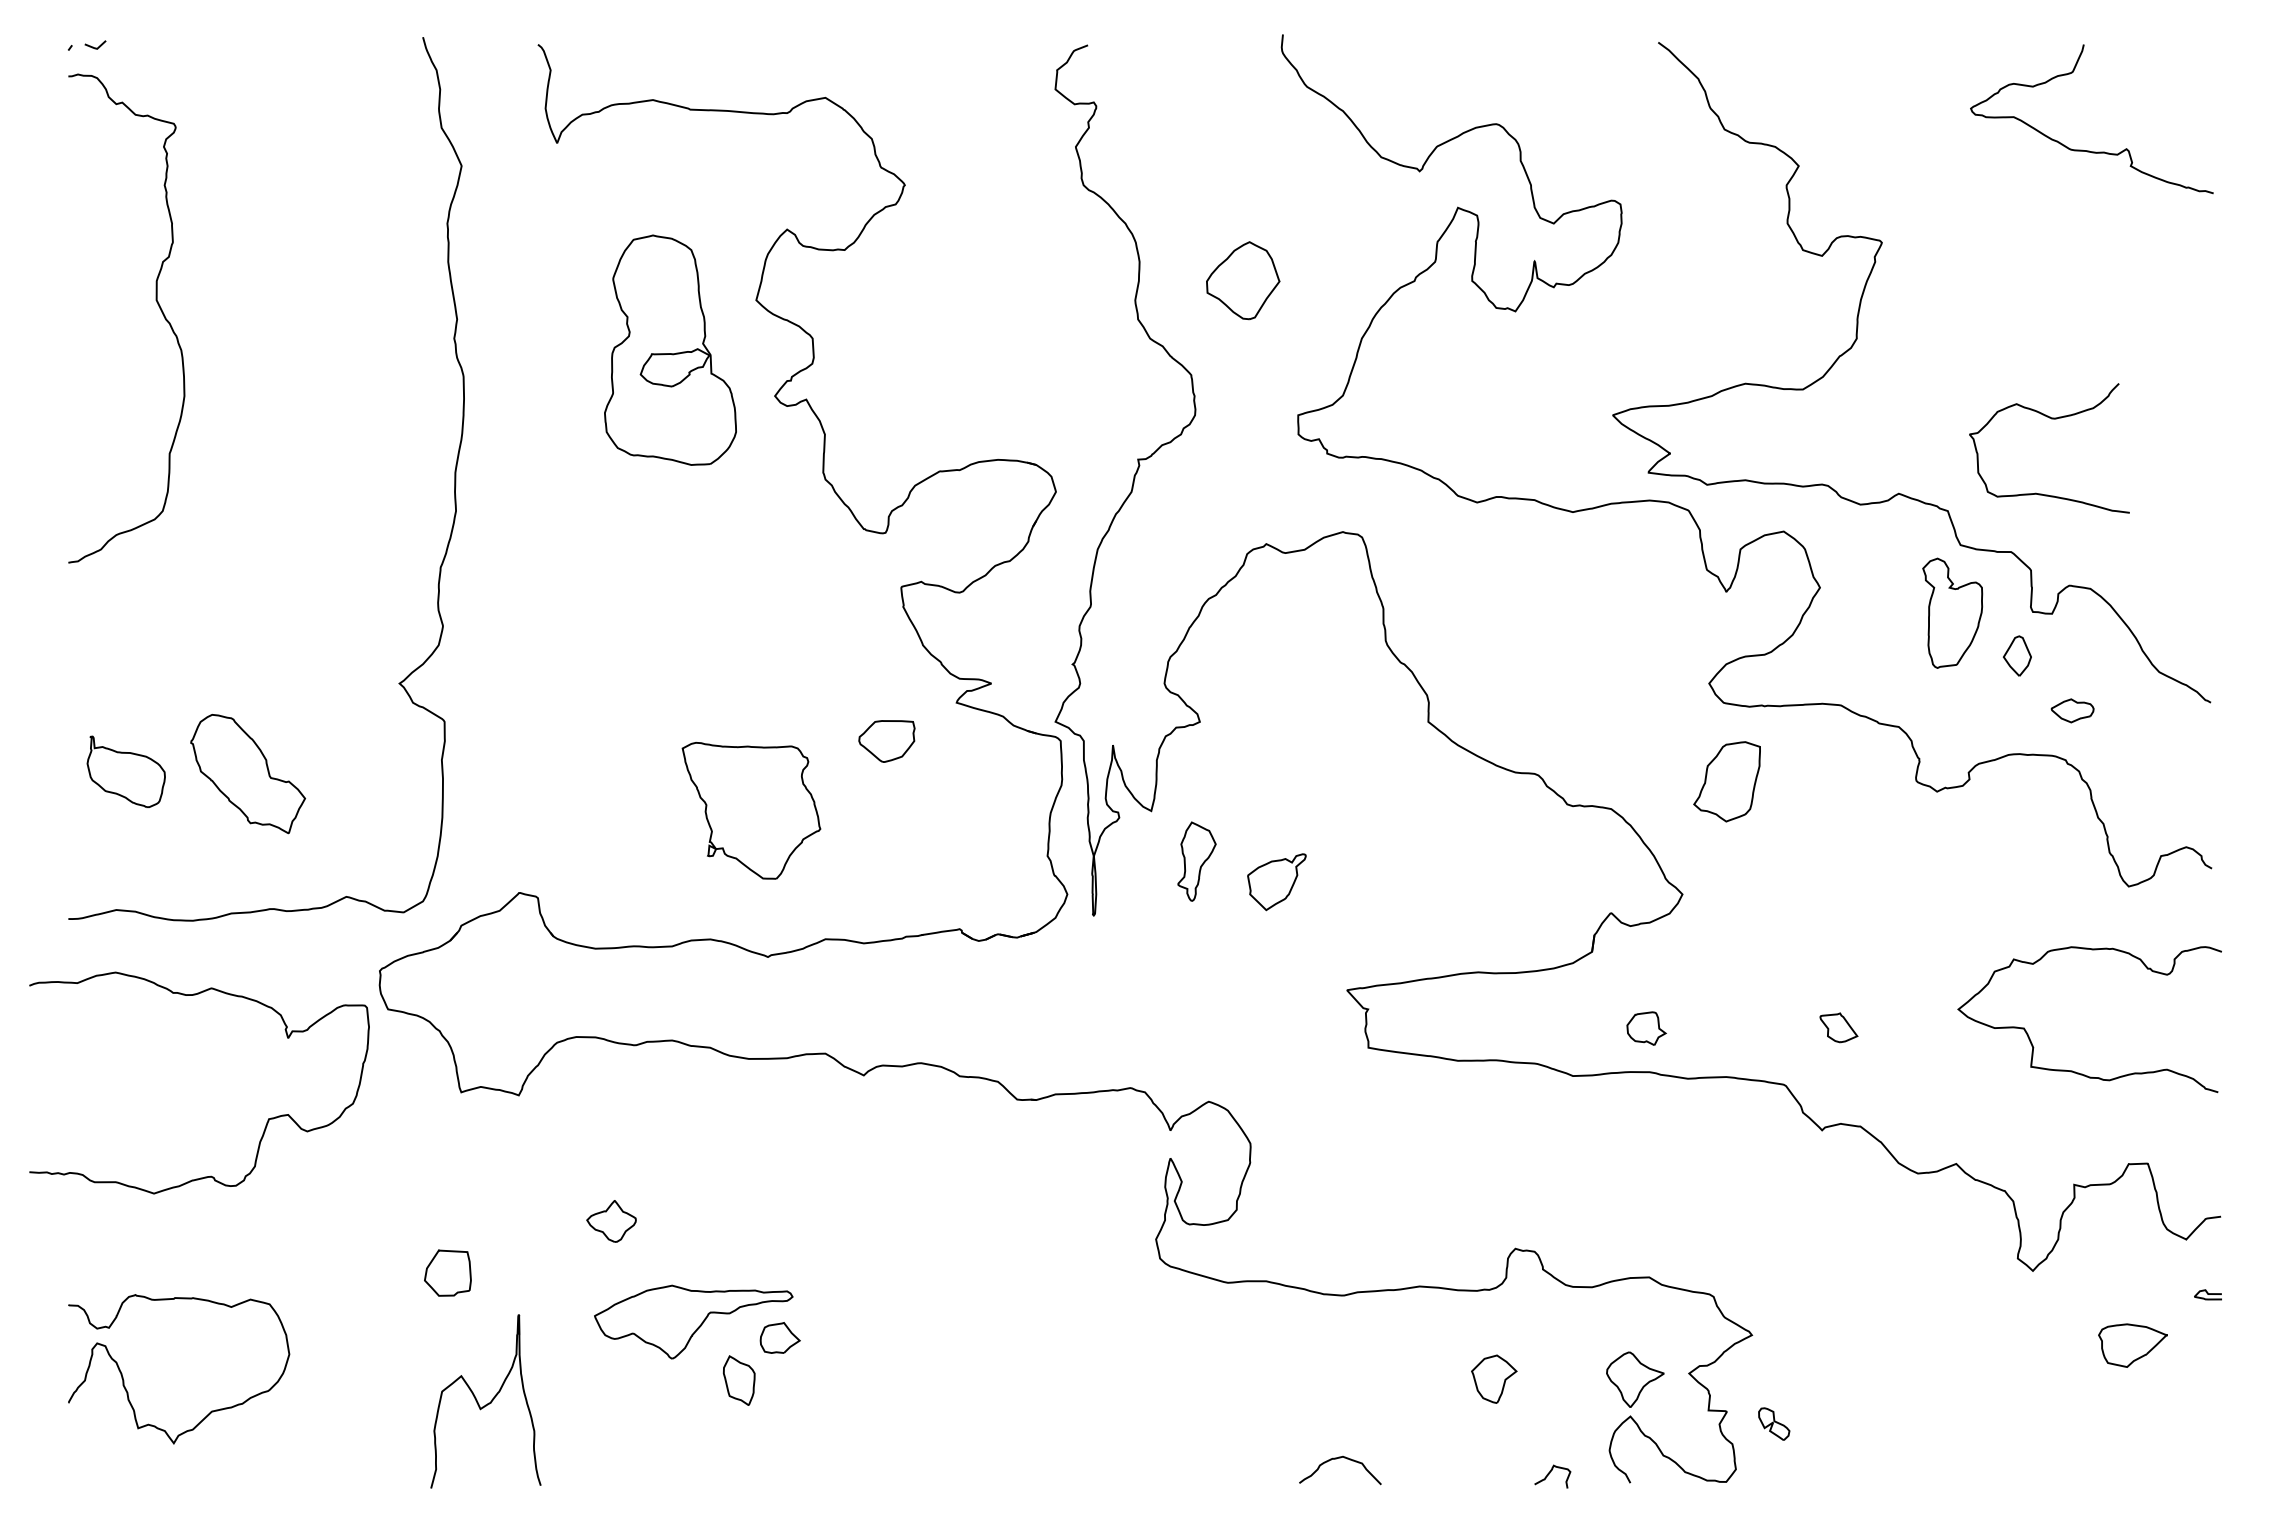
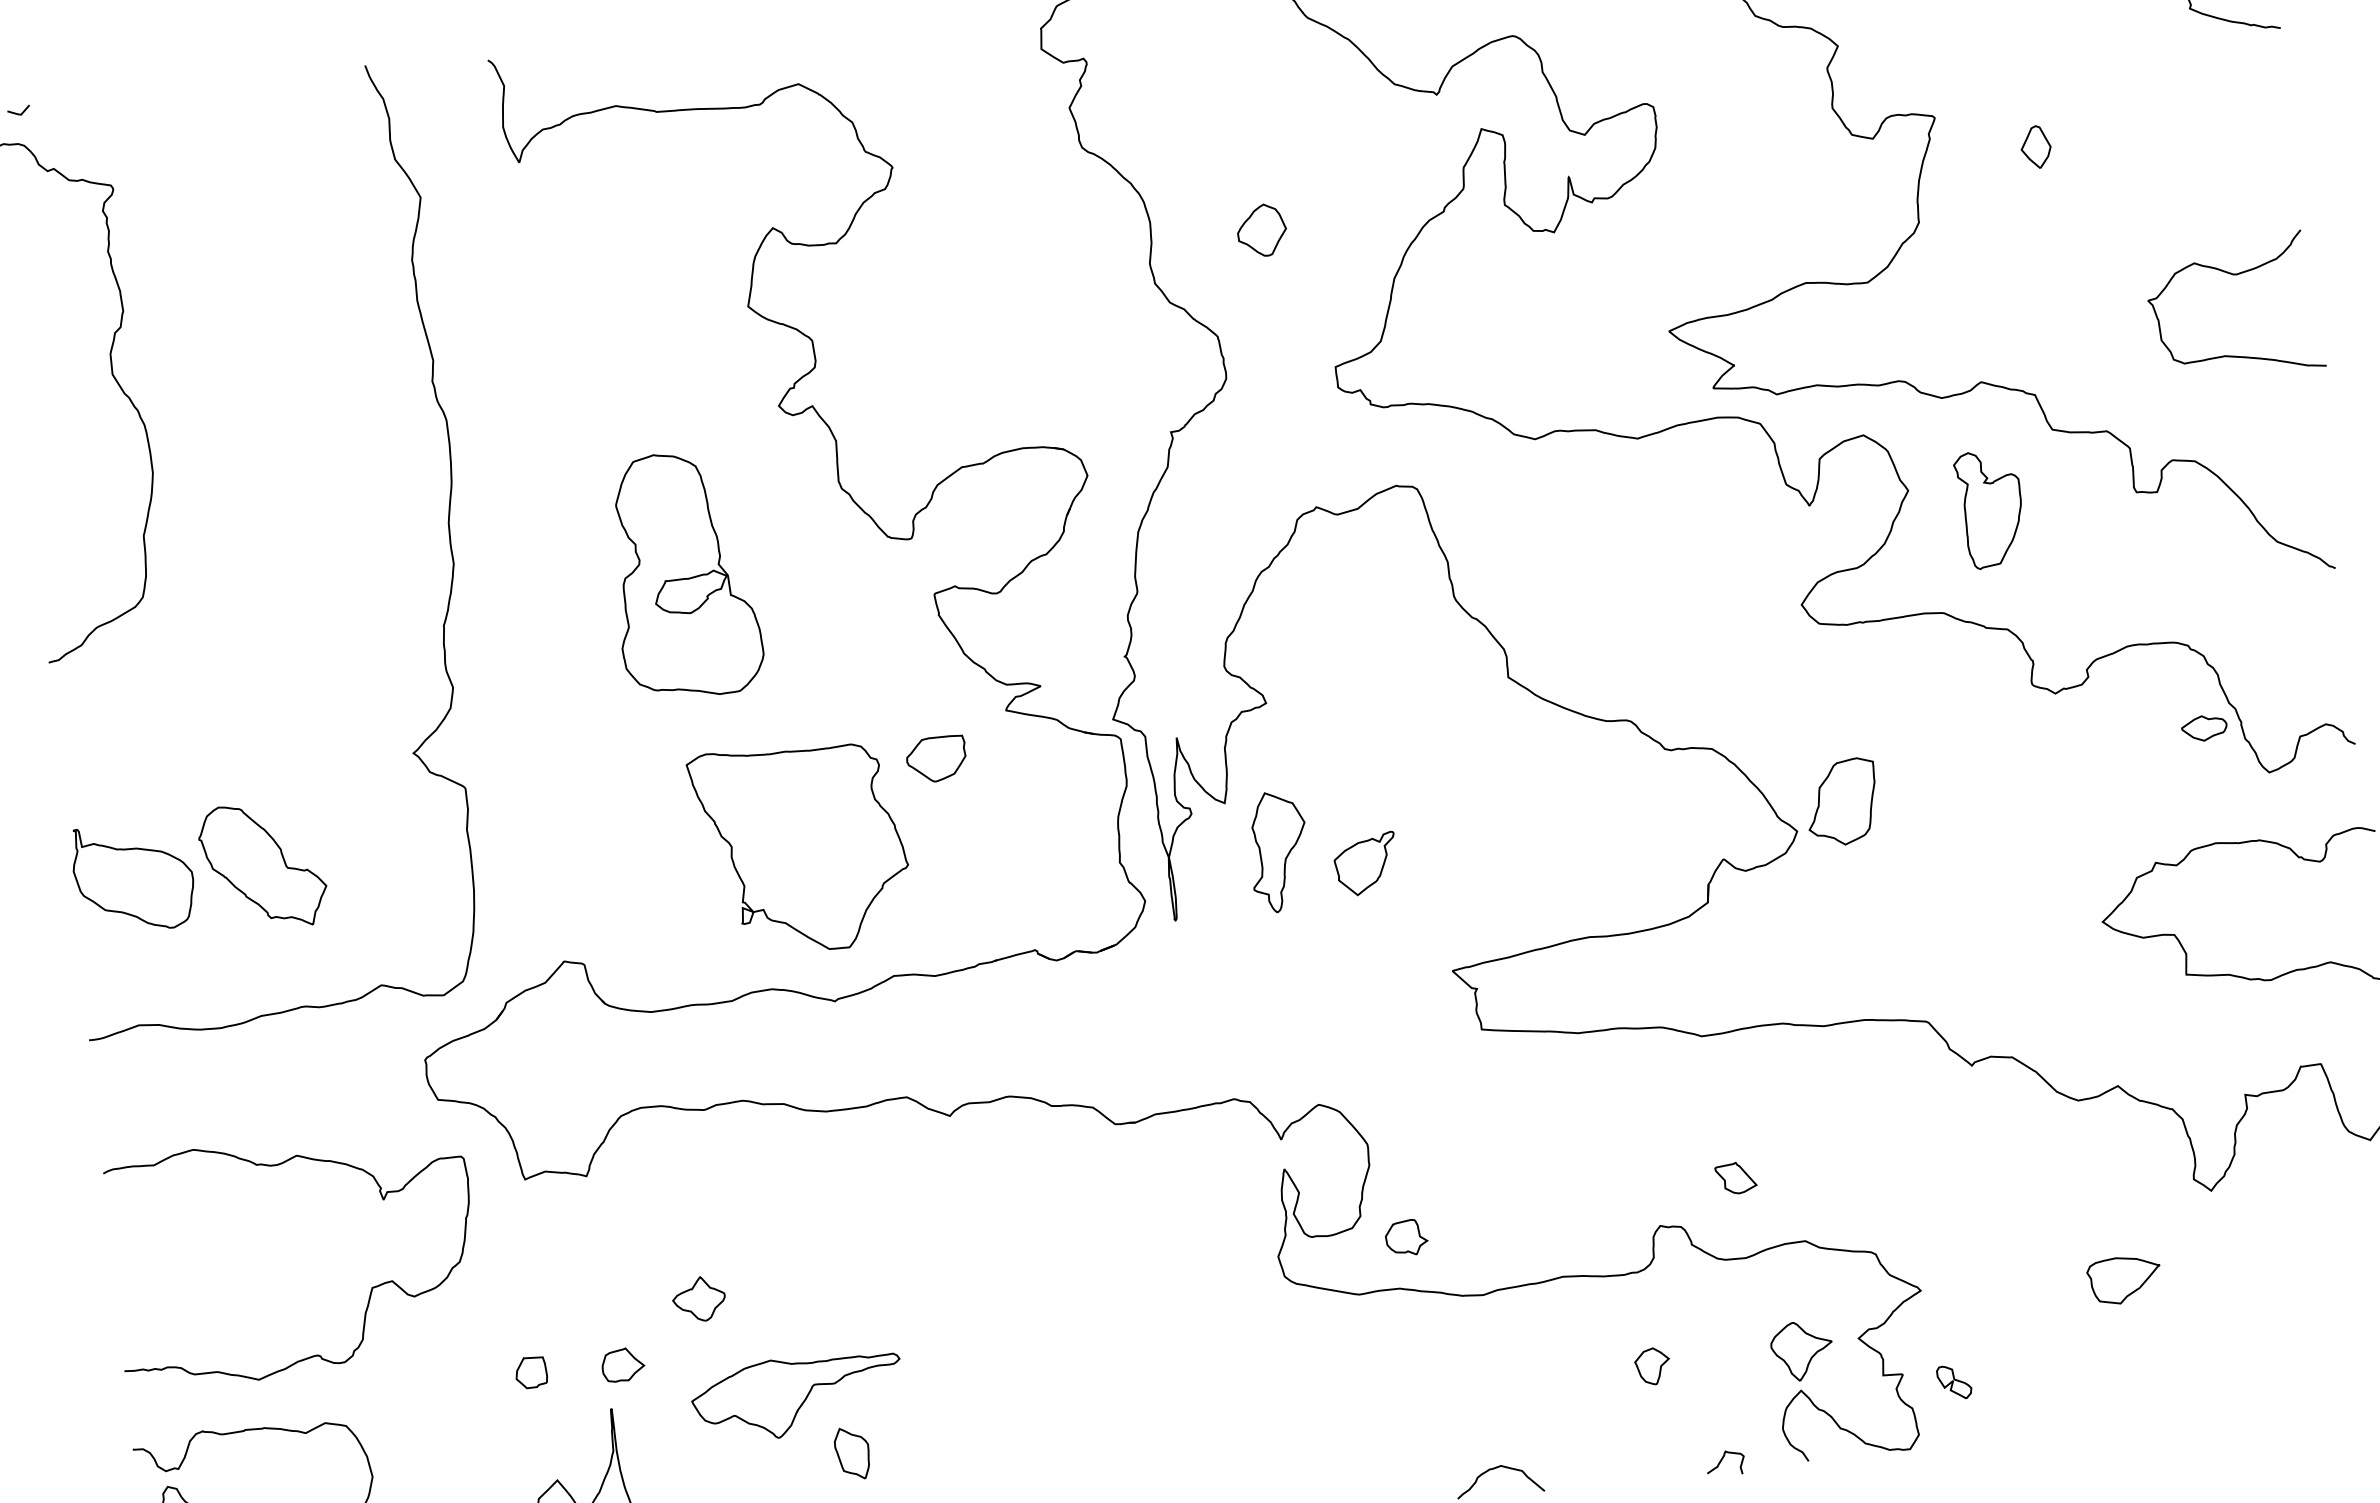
part: (1242, 280) -> (1261, 230), size x0.62
part: (670, 349) -> (684, 574), moved
curve: (2051, 419) -> (2233, 275), moved
part: (1952, 612) -> (1989, 508), moved
part: (2016, 655) -> (2034, 146), moved
part: (2072, 710) -> (2204, 727), moved
part: (126, 771) -> (133, 877), size x1.43
part: (1726, 781) -> (1841, 802), moved
part: (751, 810) -> (800, 847), size x1.43
part: (1196, 861) -> (1278, 851), size x1.43
part: (1838, 1027) -> (1735, 1177), moved
part: (1646, 1028) -> (1406, 1237), moved
curve: (268, 1118) -> (371, 1287), moved
part: (447, 1272) -> (530, 1372), size x0.62
part: (779, 1337) -> (622, 1364), moved
part: (2132, 1345) -> (2123, 1280), moved
part: (1494, 1378) -> (1652, 1365), size x0.71

